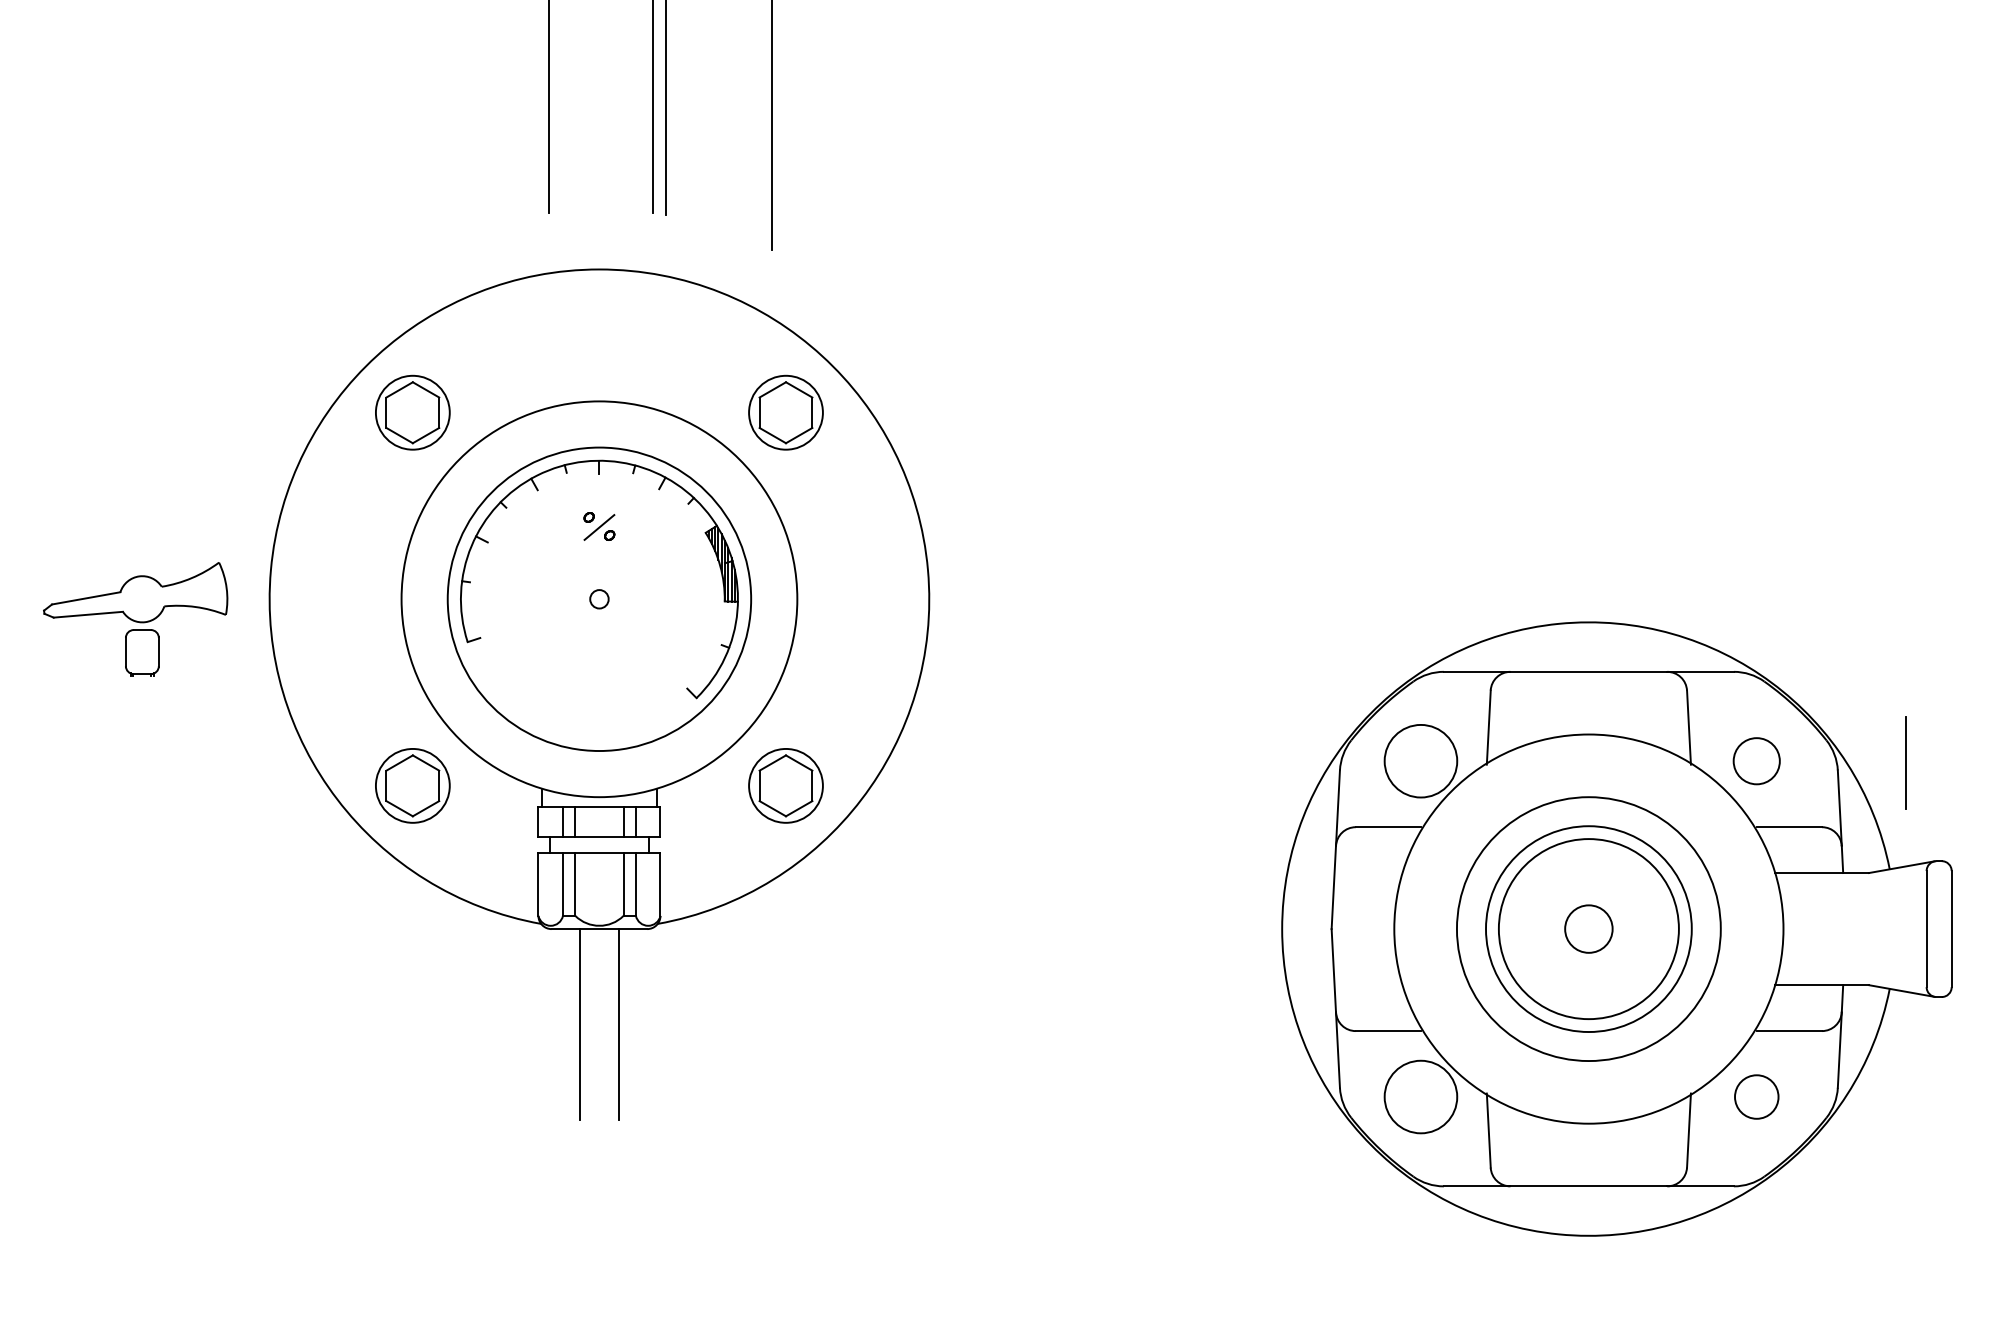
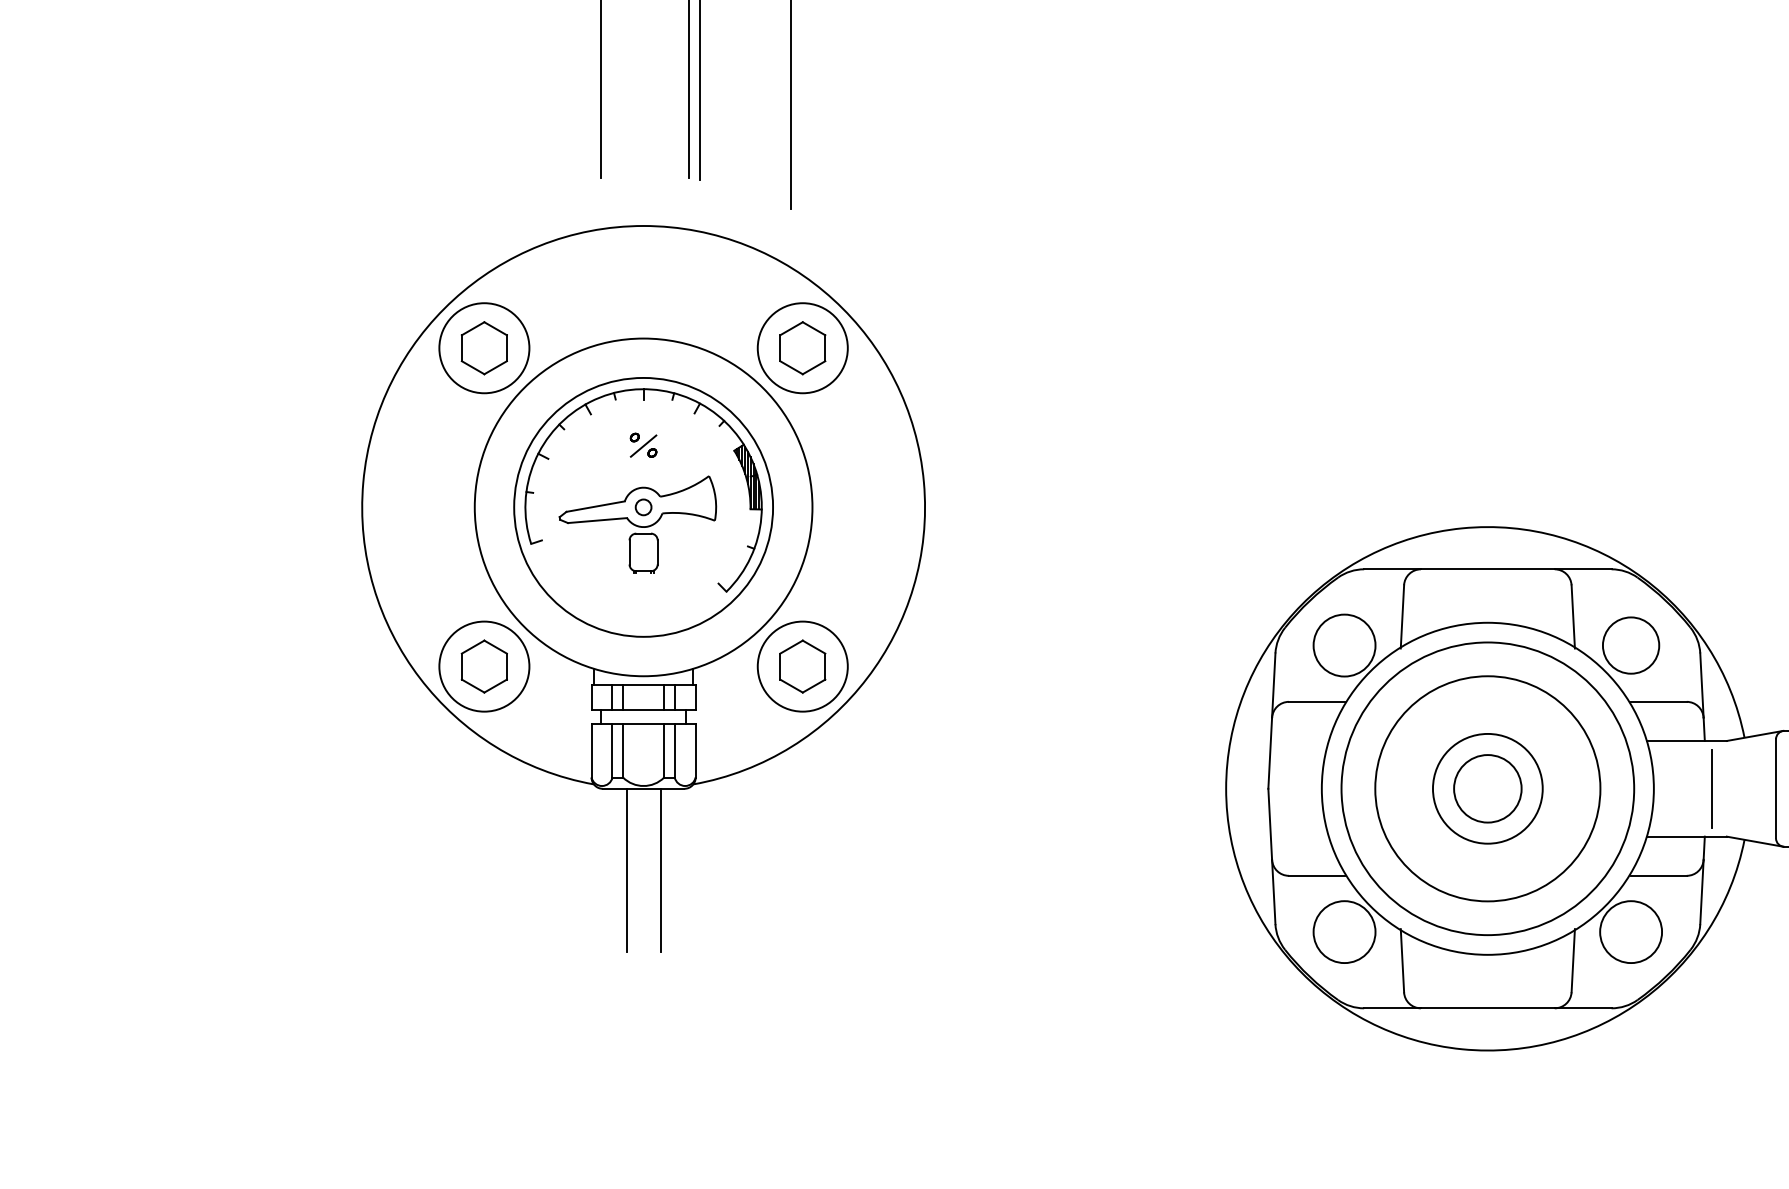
circle: (412, 413) -> (484, 348), size x1.43
circle: (785, 413) -> (802, 348), size x1.43
part: (135, 619) -> (637, 524), moved
circle: (1756, 761) -> (1630, 645), size x1.43
line: (1904, 762) -> (1711, 788), moved
circle: (412, 785) -> (484, 666), size x1.43
circle: (785, 785) -> (802, 666), size x1.43
circle: (1588, 928) -> (1487, 788), size x0.71
circle: (1588, 928) -> (1487, 788), size x1.67
circle: (1588, 928) -> (1487, 788), size x1.67
circle: (1757, 1097) -> (1631, 932), size x1.67

